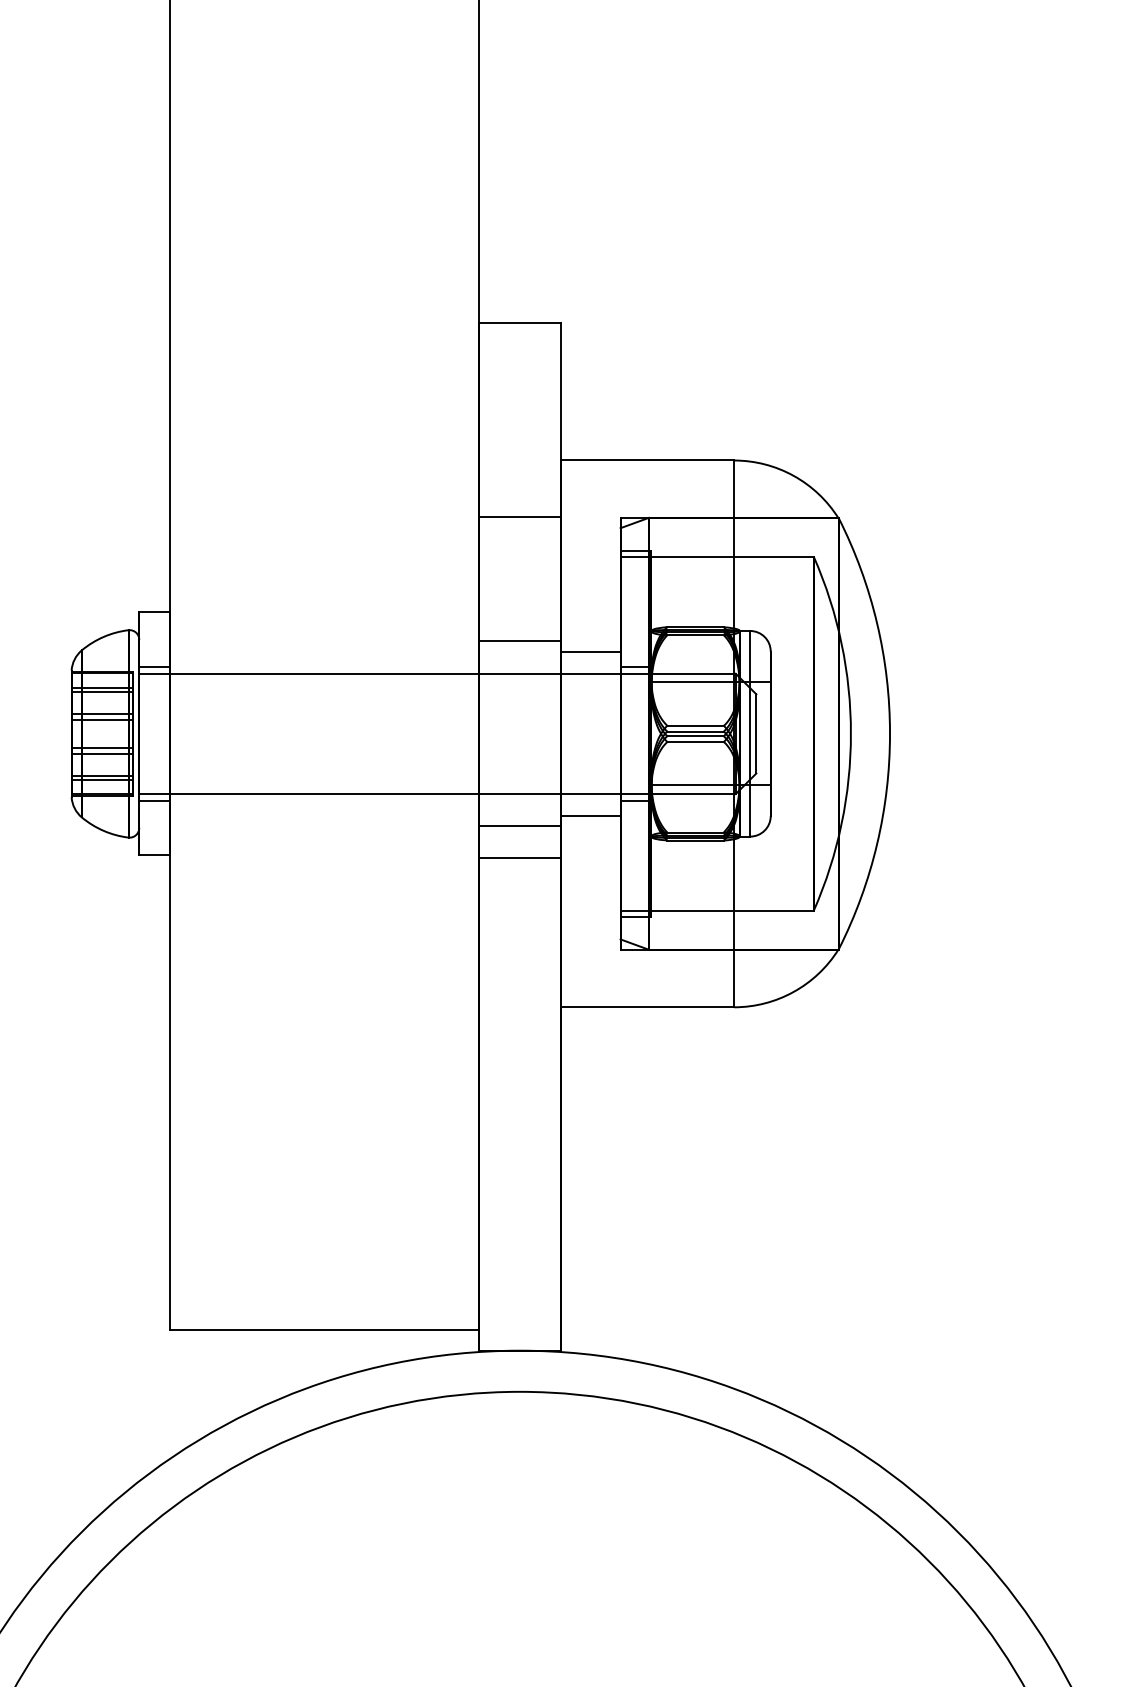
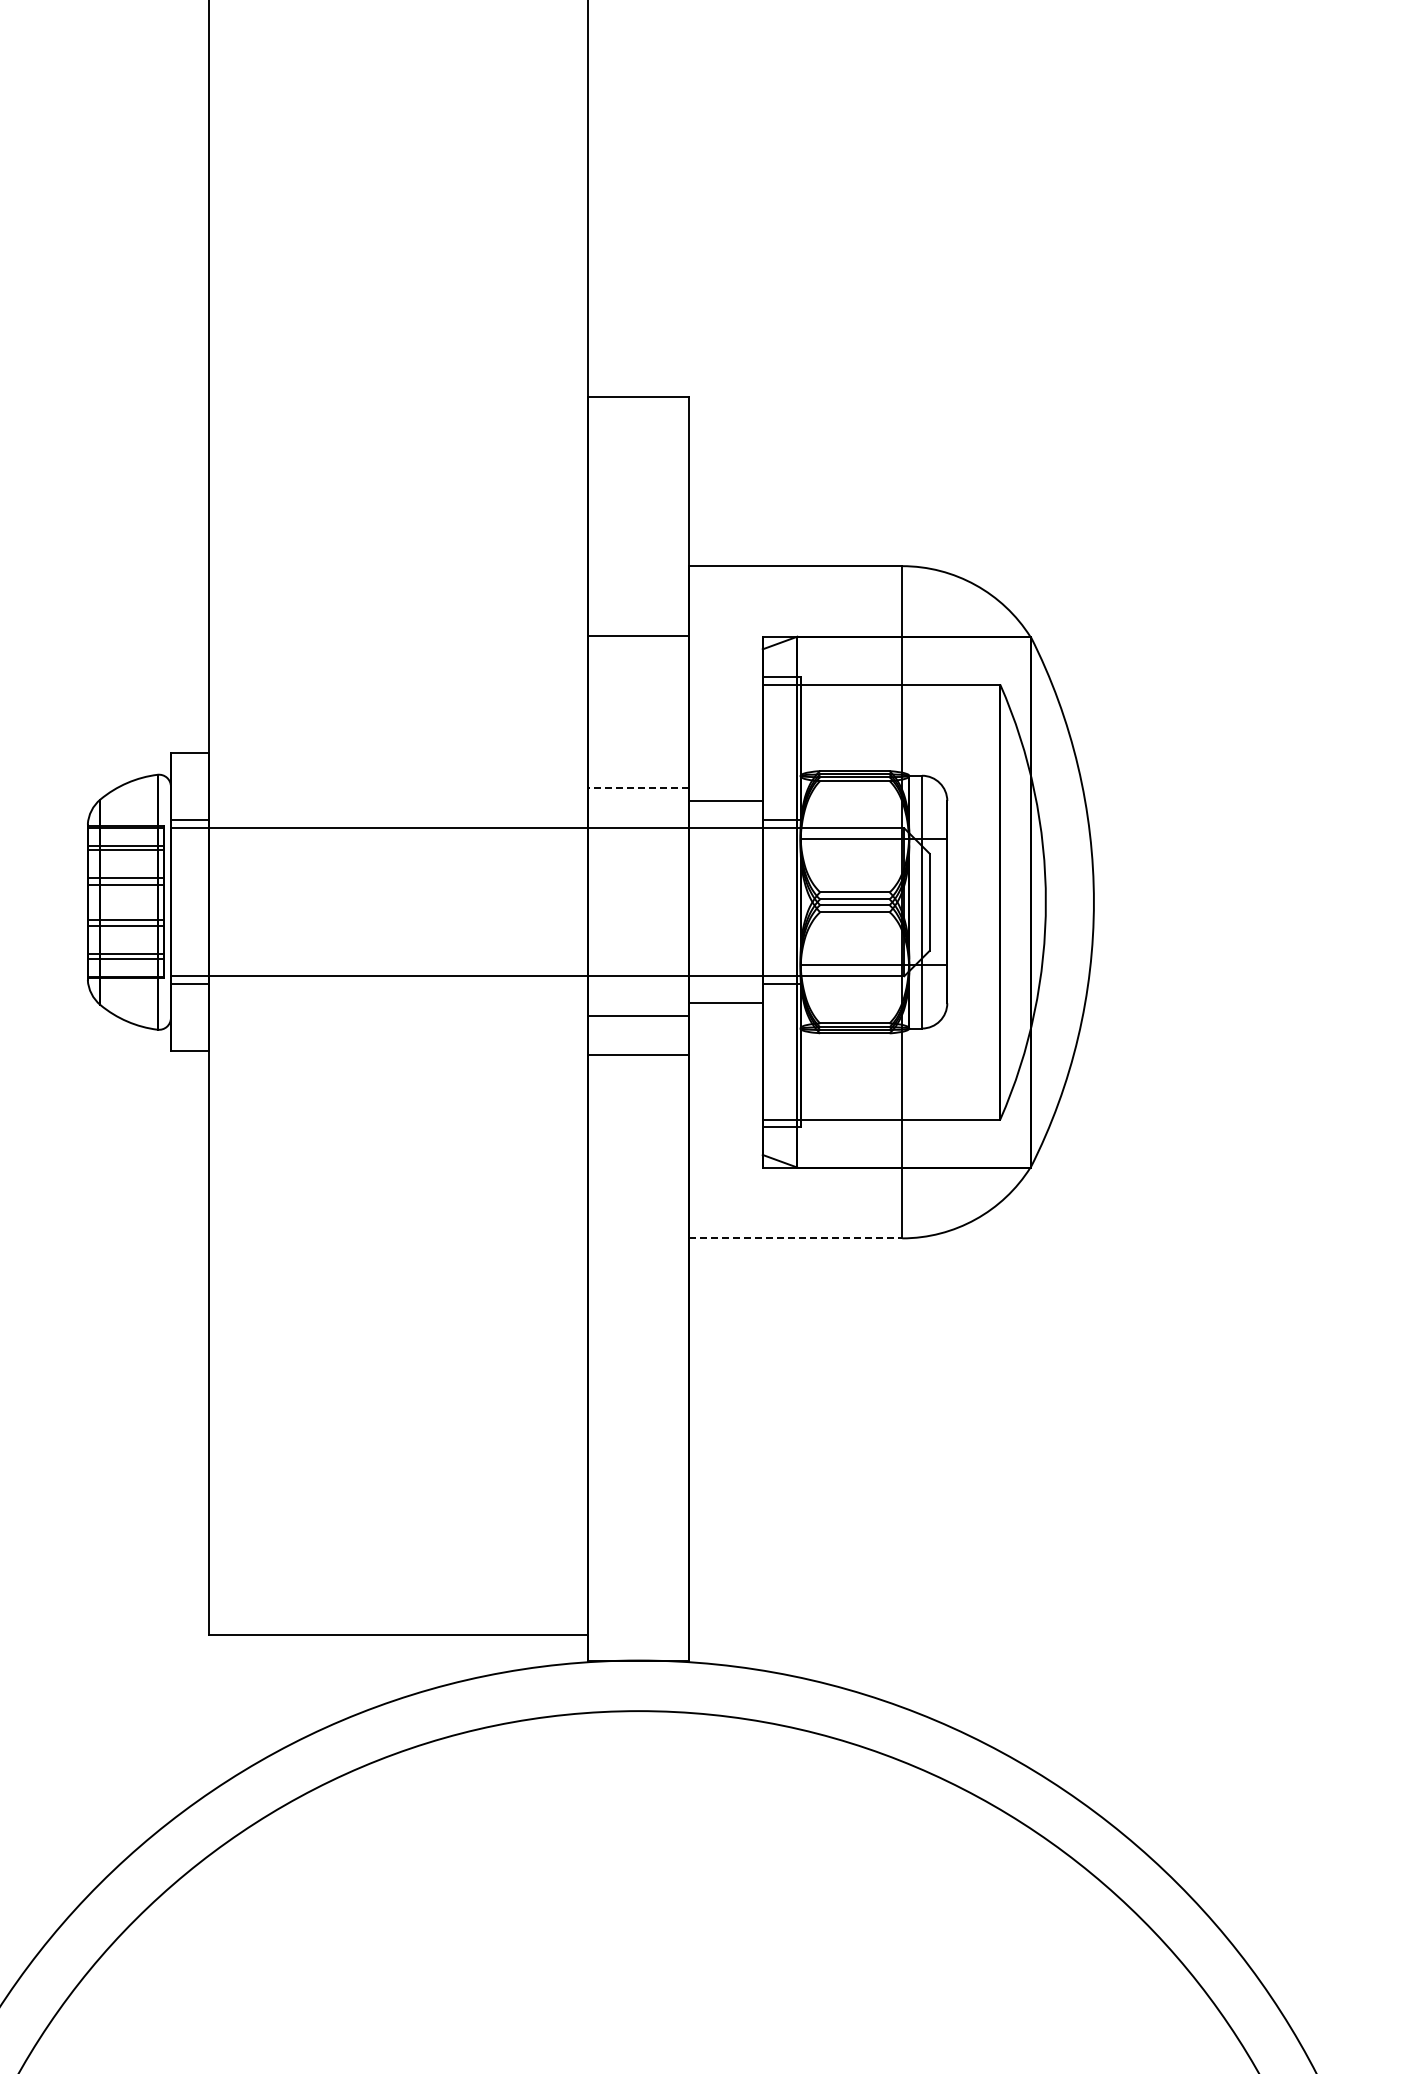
line: (519, 641) -> (638, 788), solid -> dashed
line: (648, 1007) -> (796, 1238), solid -> dashed

